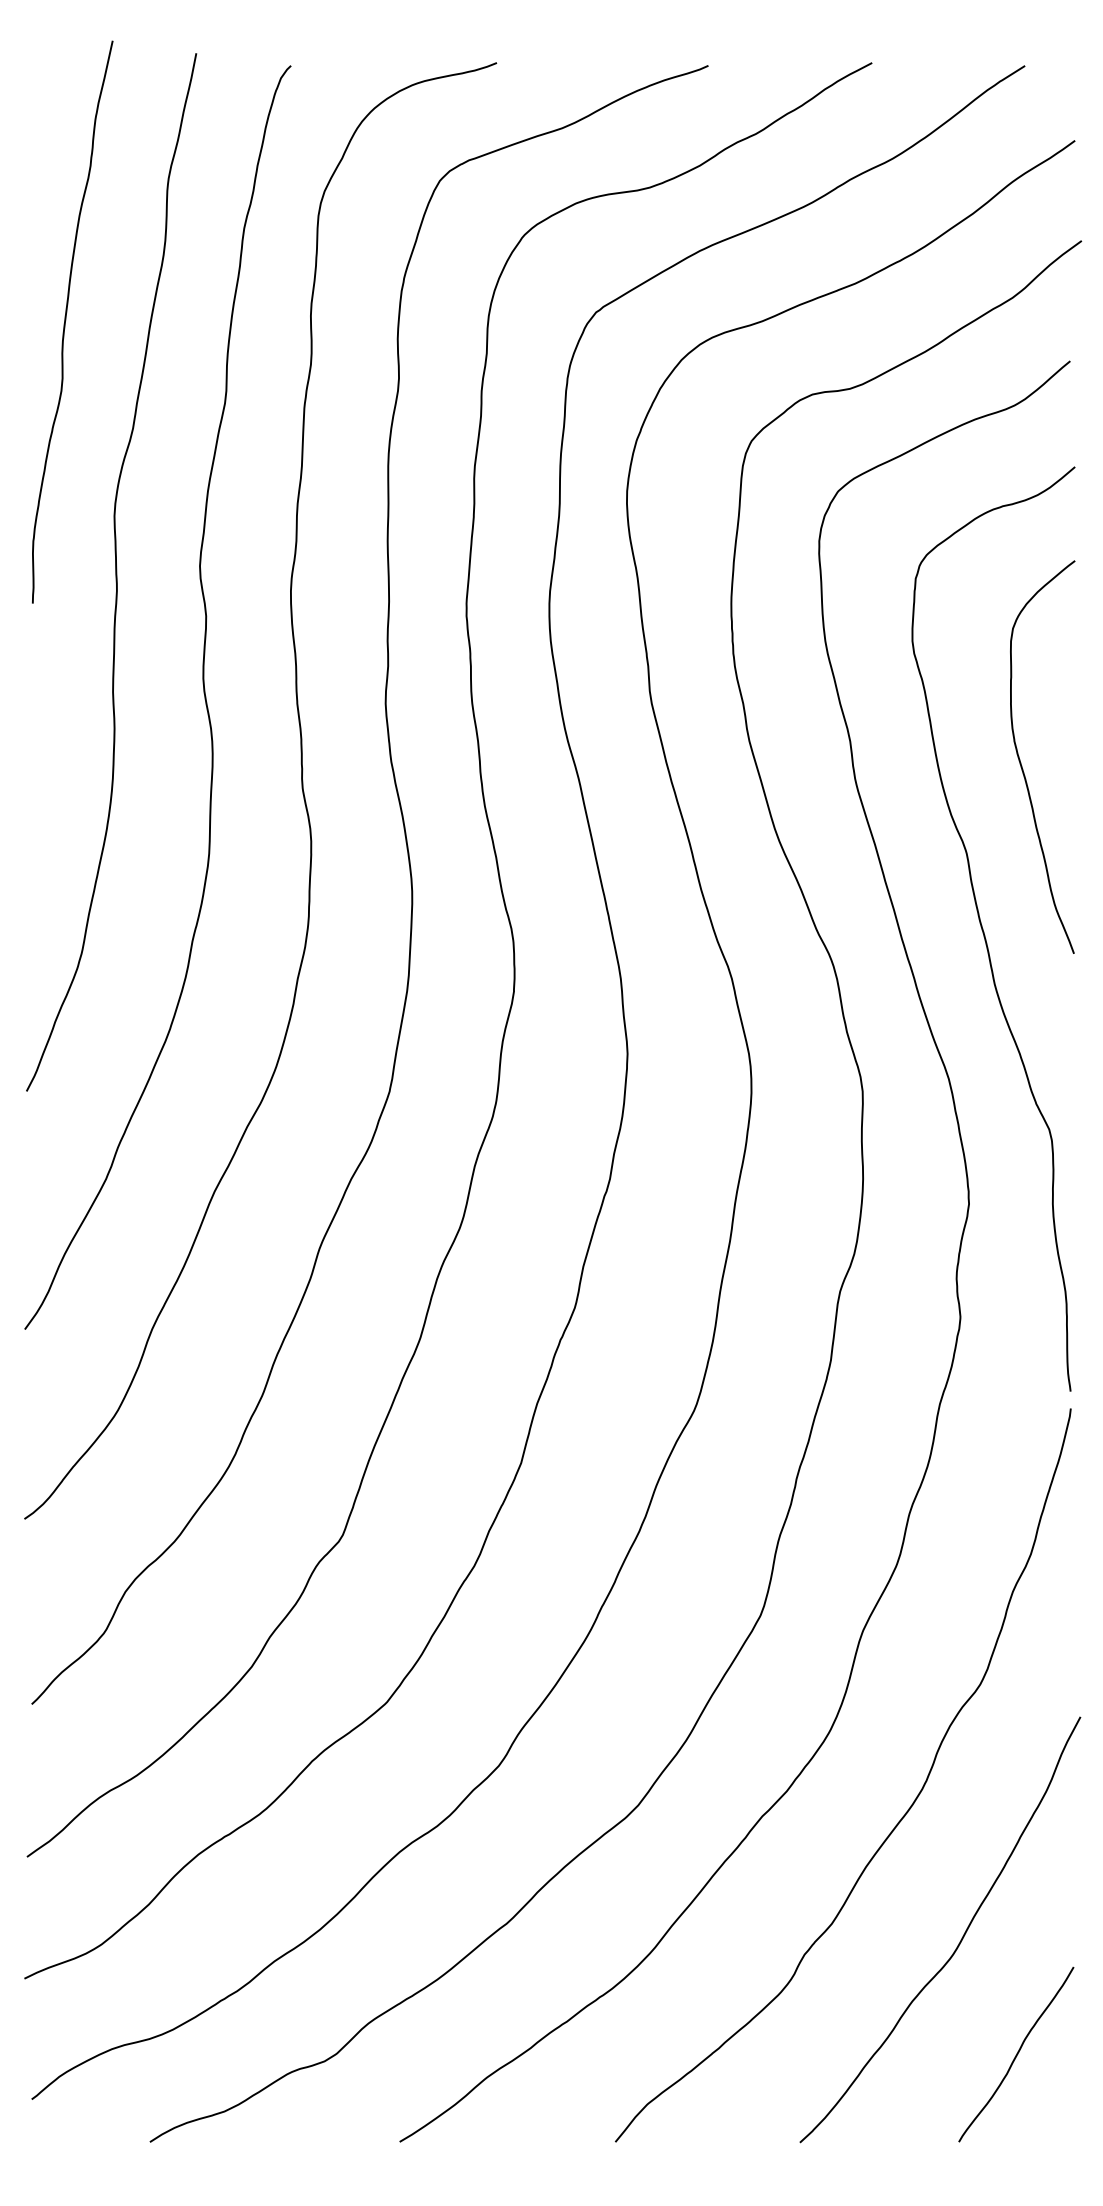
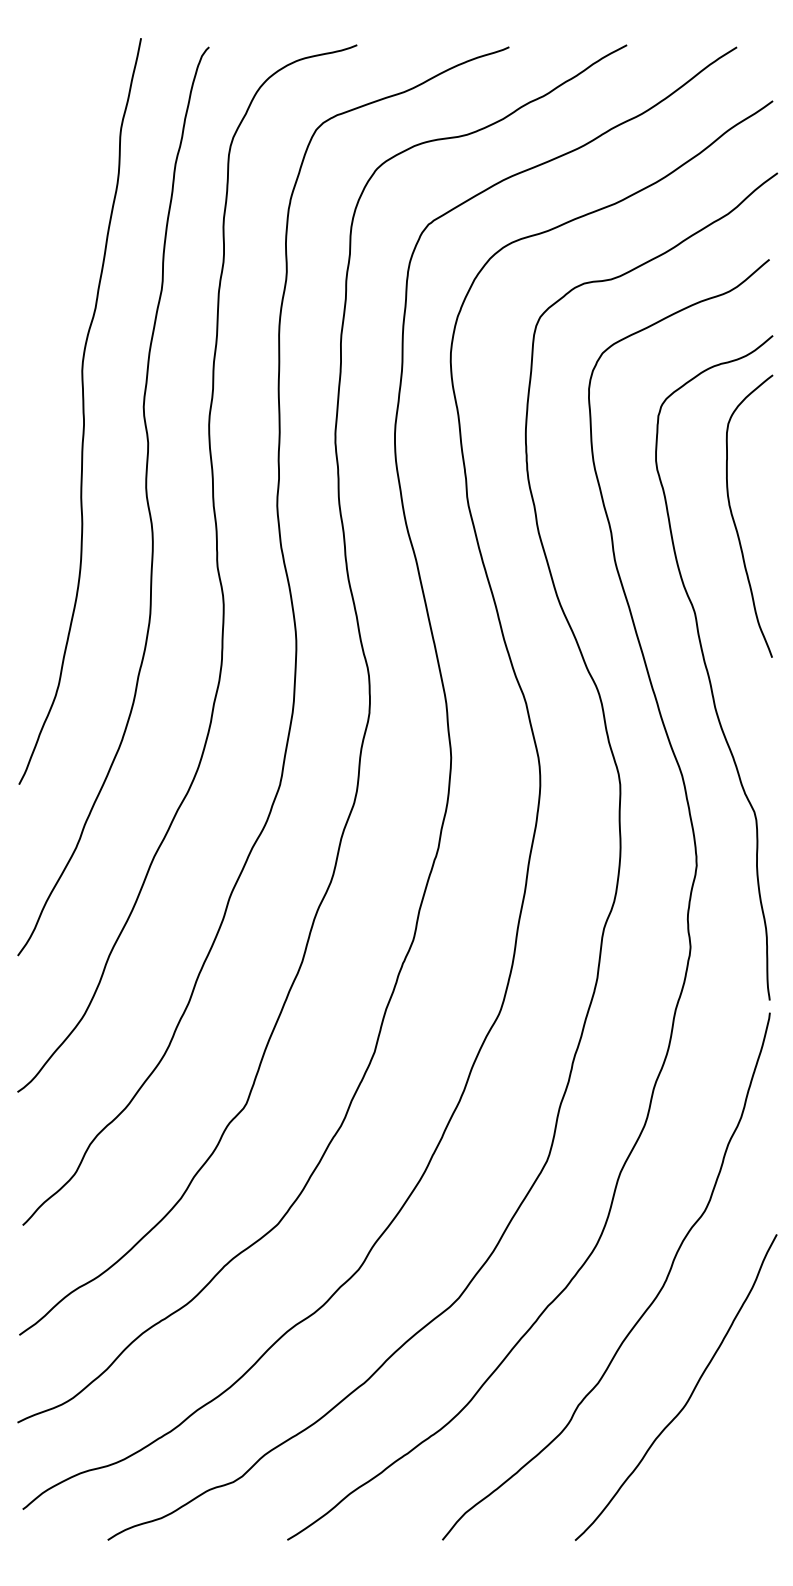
curve: (66, 322) -> (47, 231), removed
curve: (1021, 761) -> (734, 519), moved
curve: (1015, 2054) -> (730, 1477), removed

